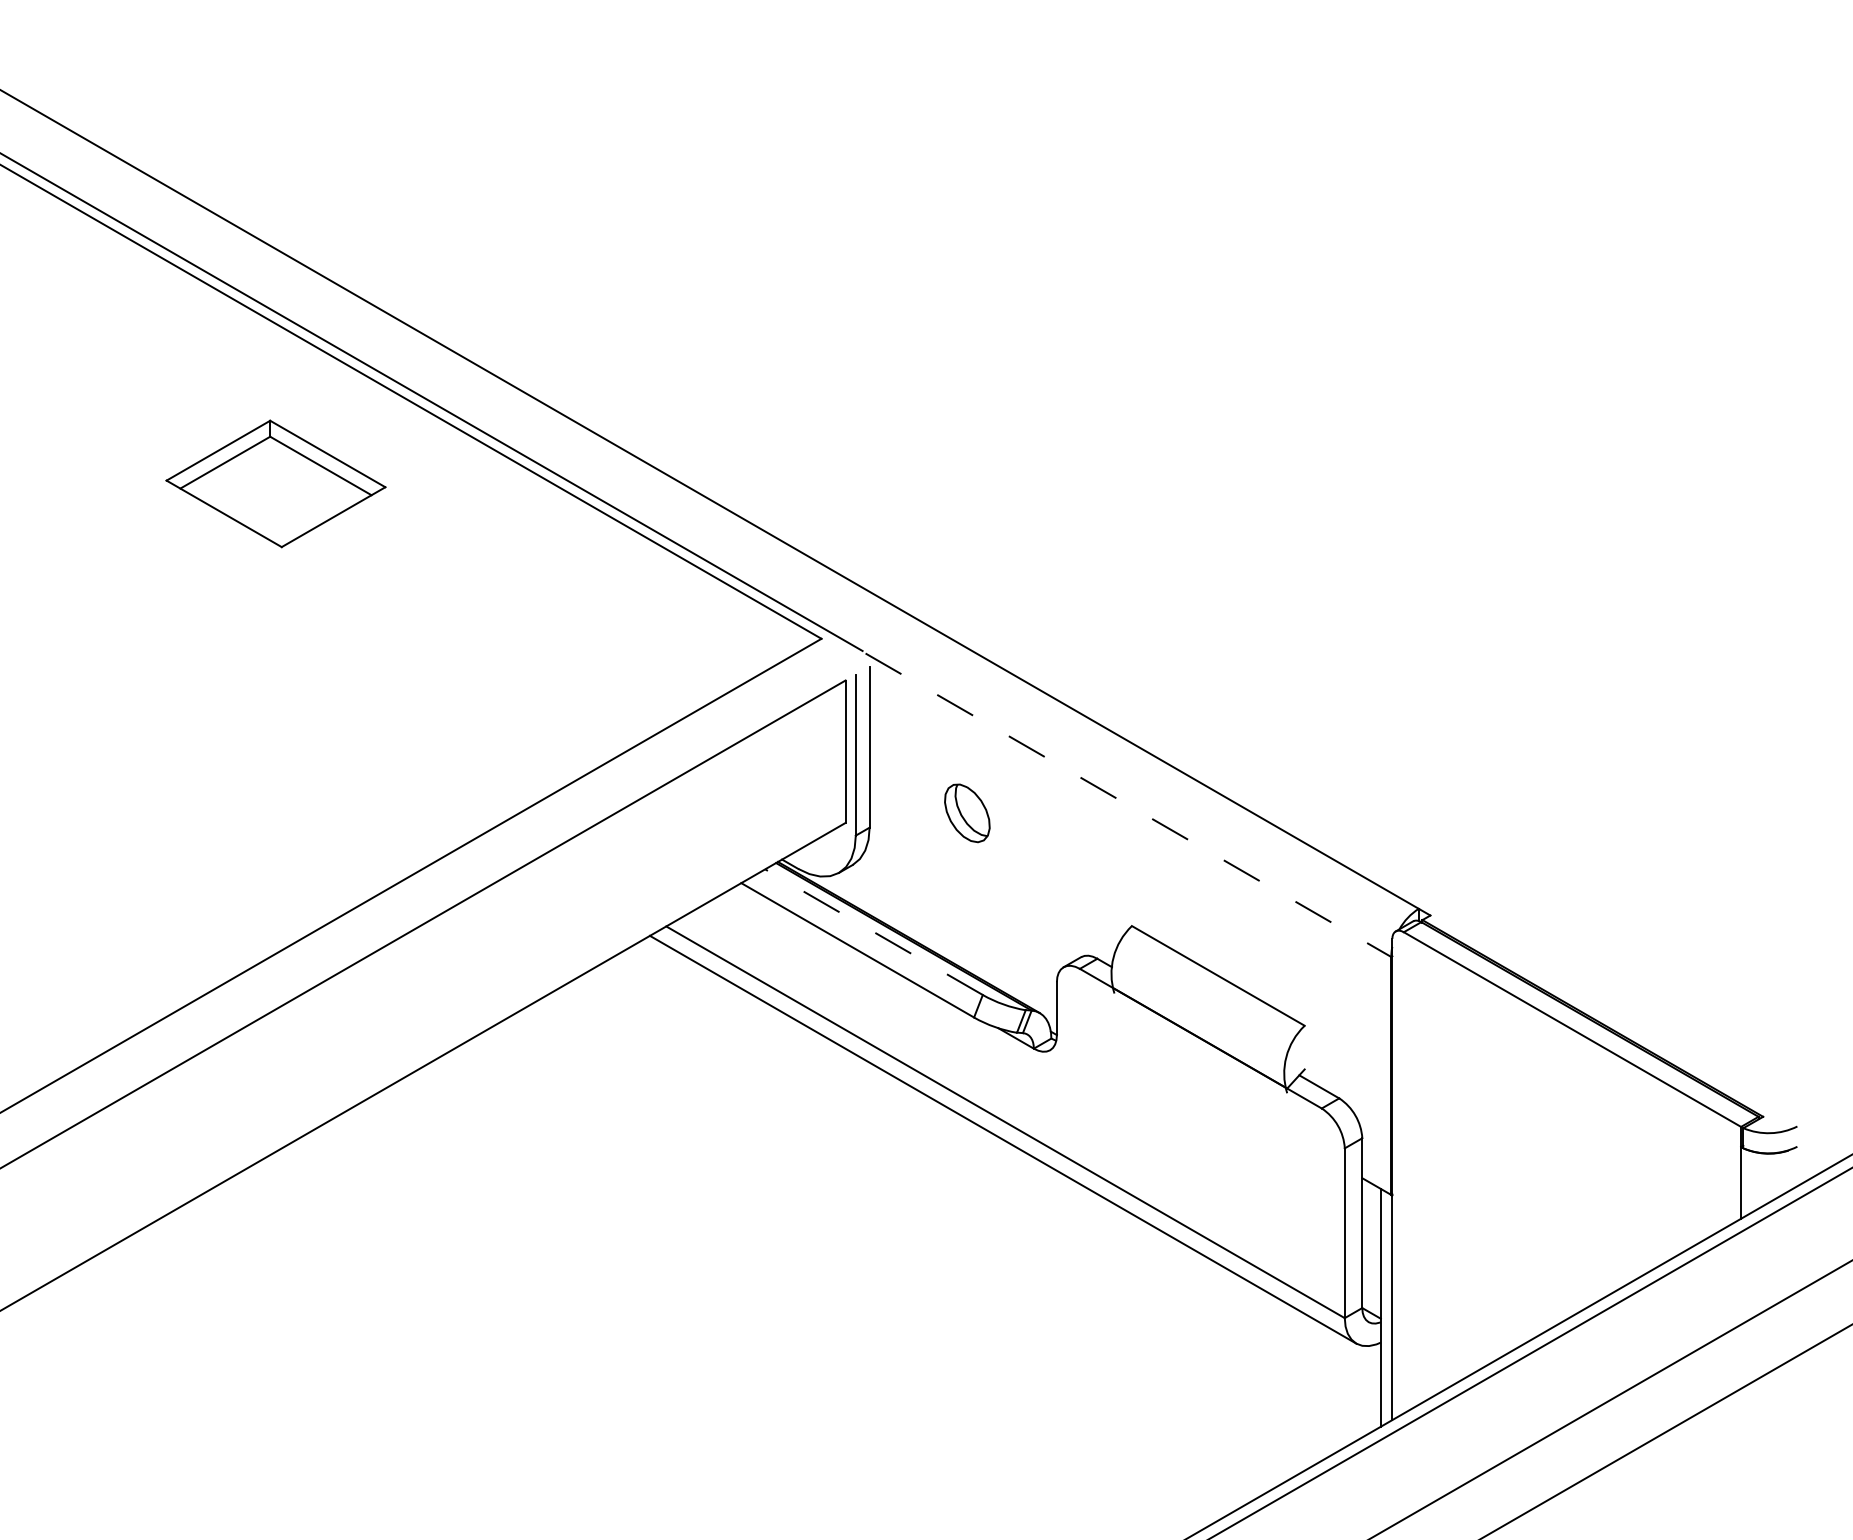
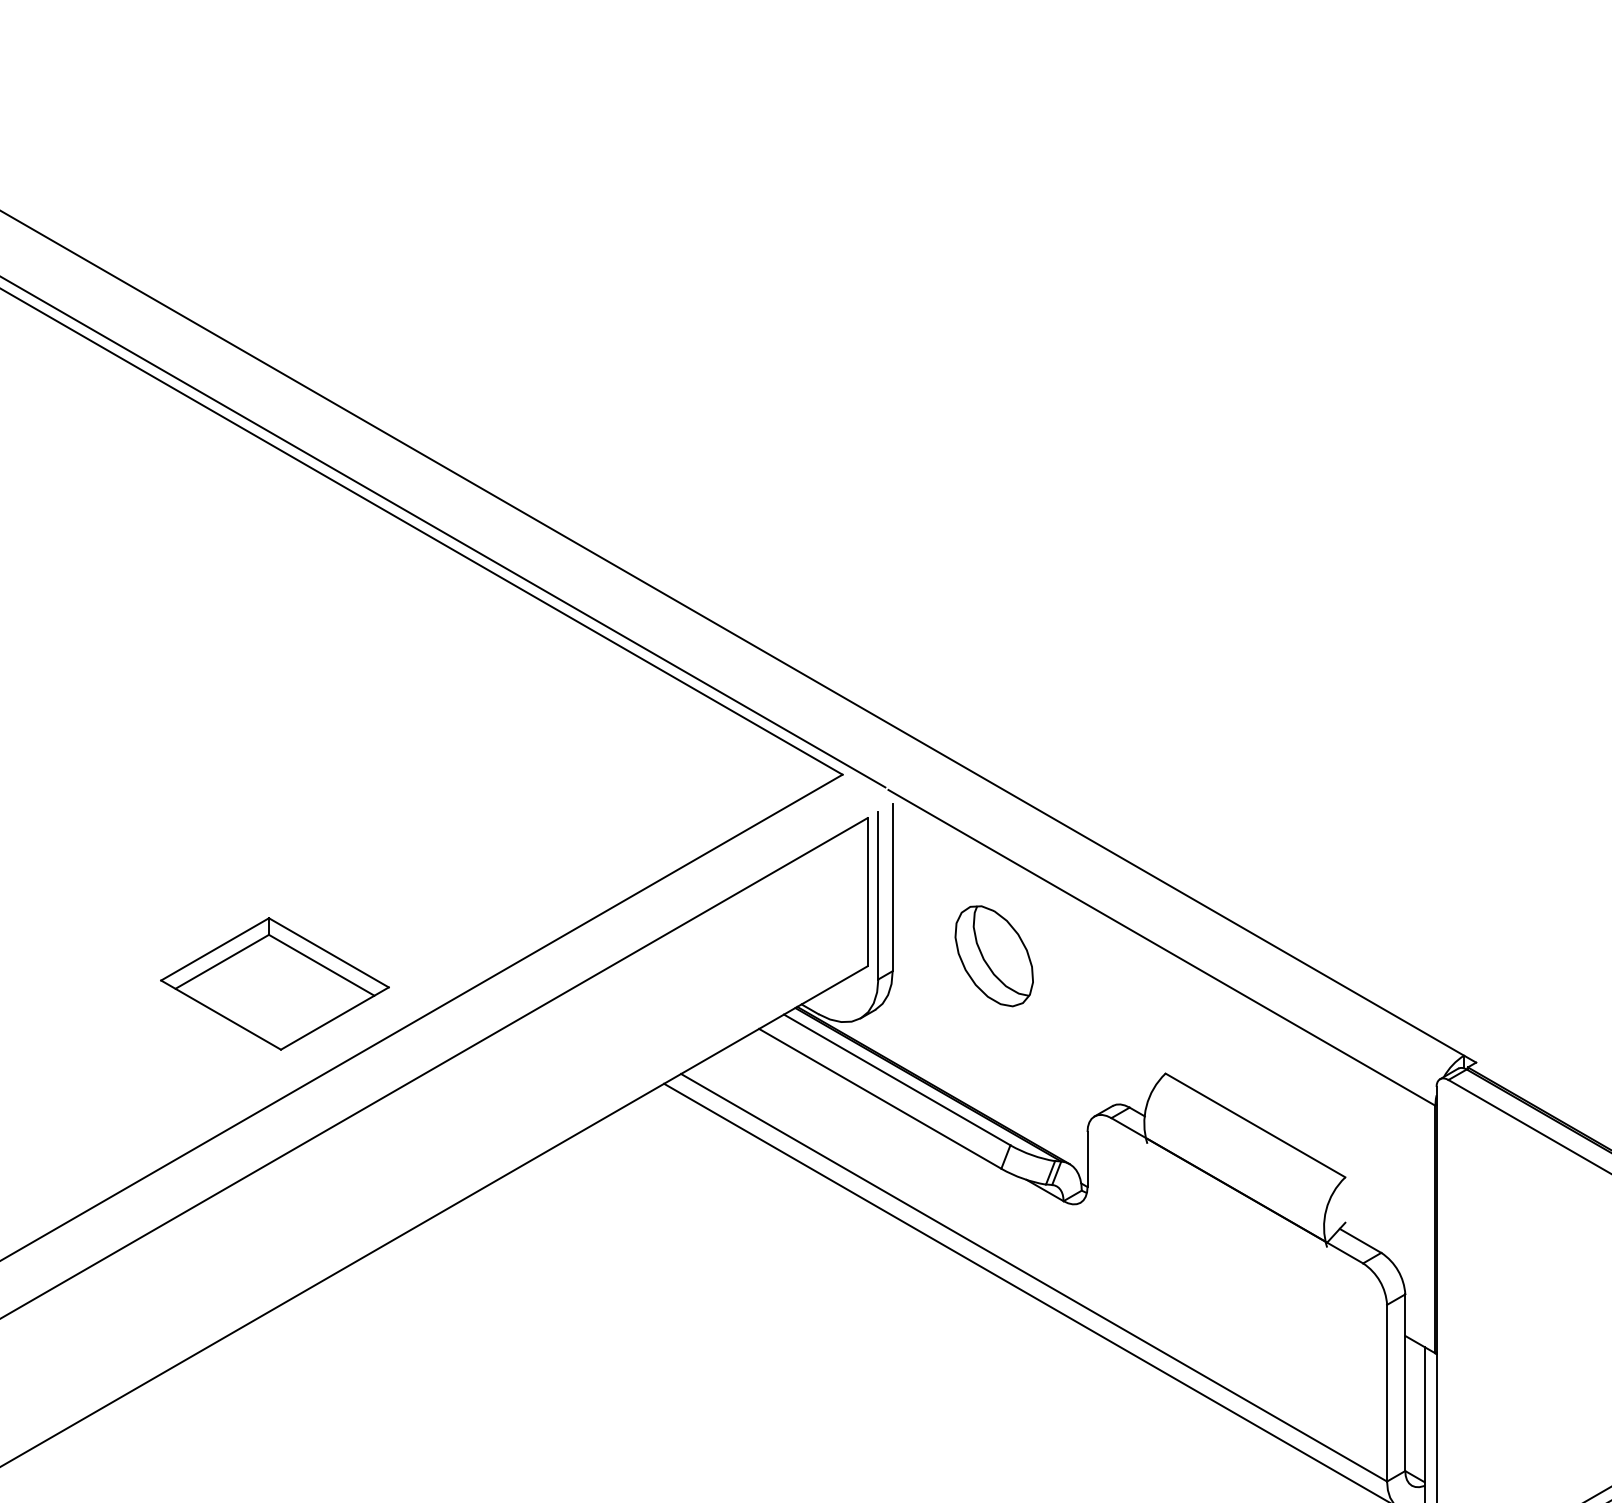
part: (275, 483) -> (274, 983), moved
line: (1128, 805) -> (1162, 948), dashed -> solid
part: (967, 813) -> (994, 956), size x1.67
line: (874, 932) -> (897, 1080), dashed -> solid

